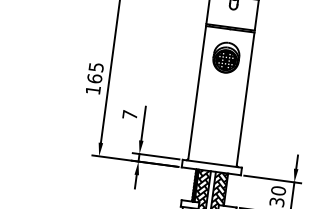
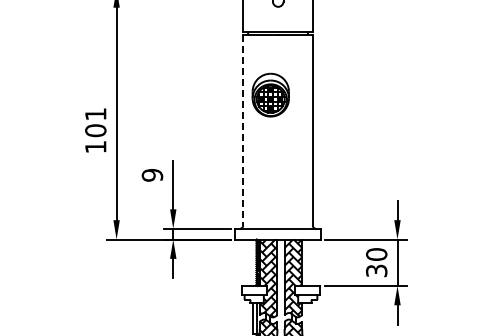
part: (226, 57) -> (270, 94), moved
text: (95, 73) -> (95, 122), 165 -> 101
line: (197, 92) -> (243, 130), solid -> dashed
text: (130, 115) -> (152, 175), 7 -> 9

